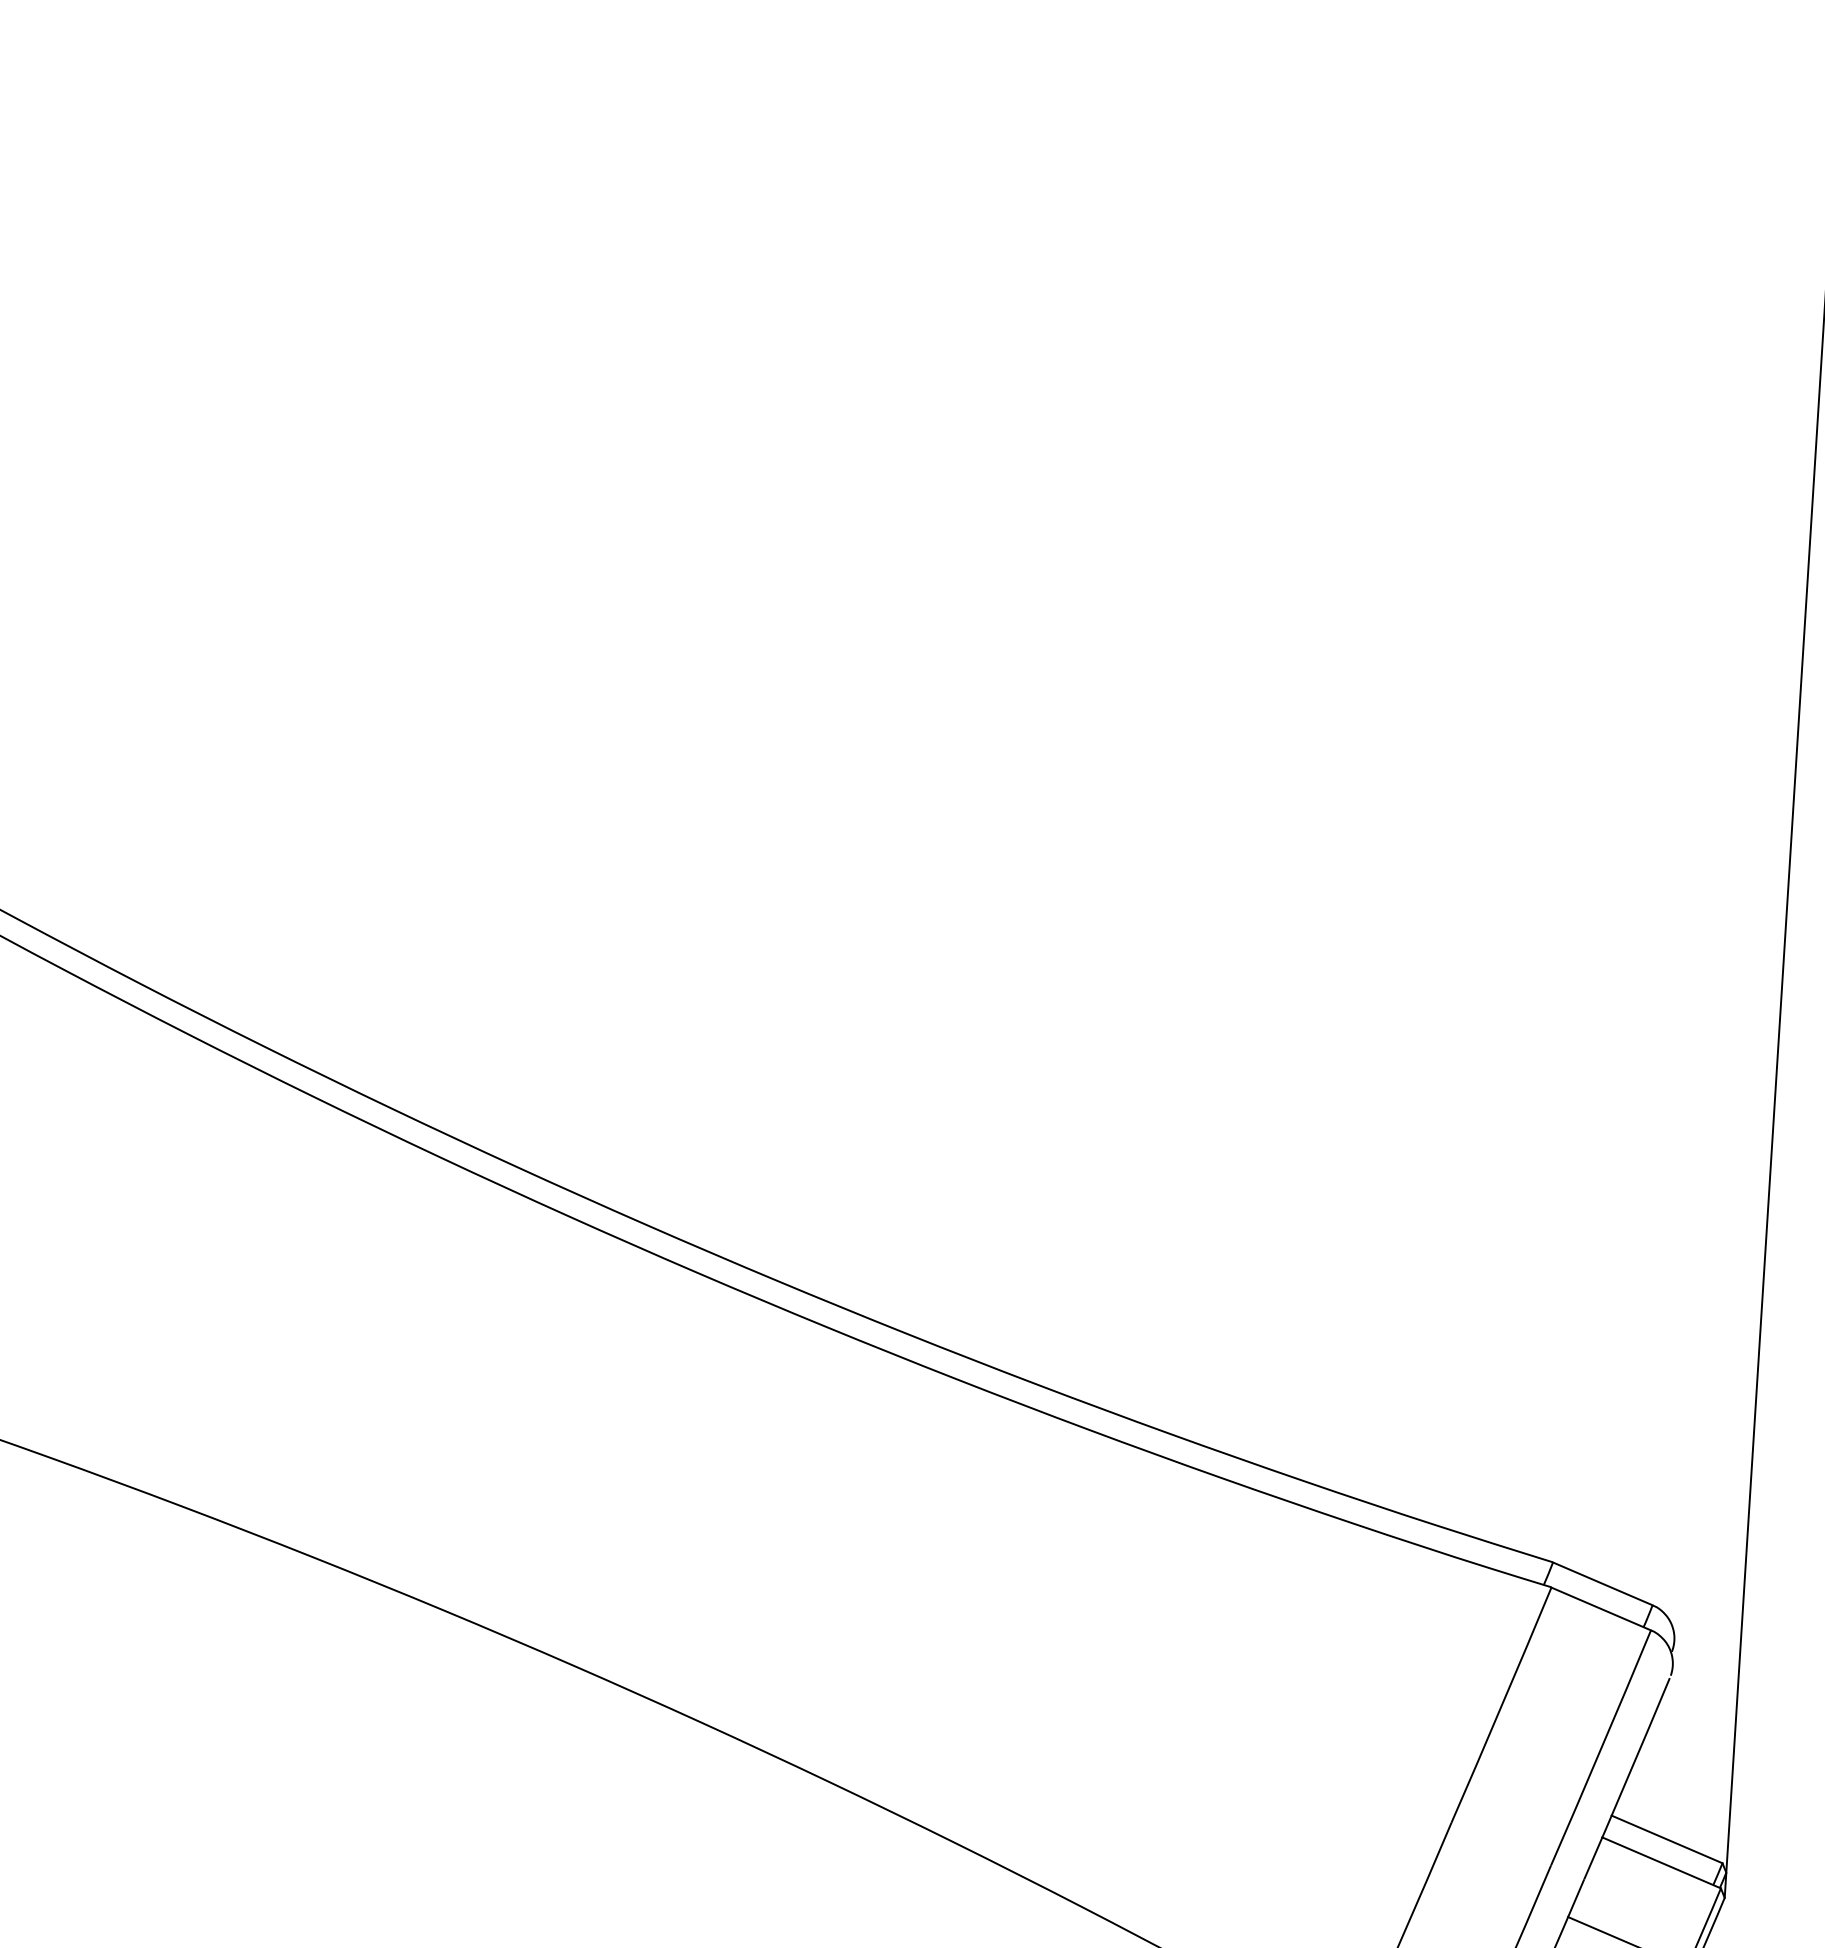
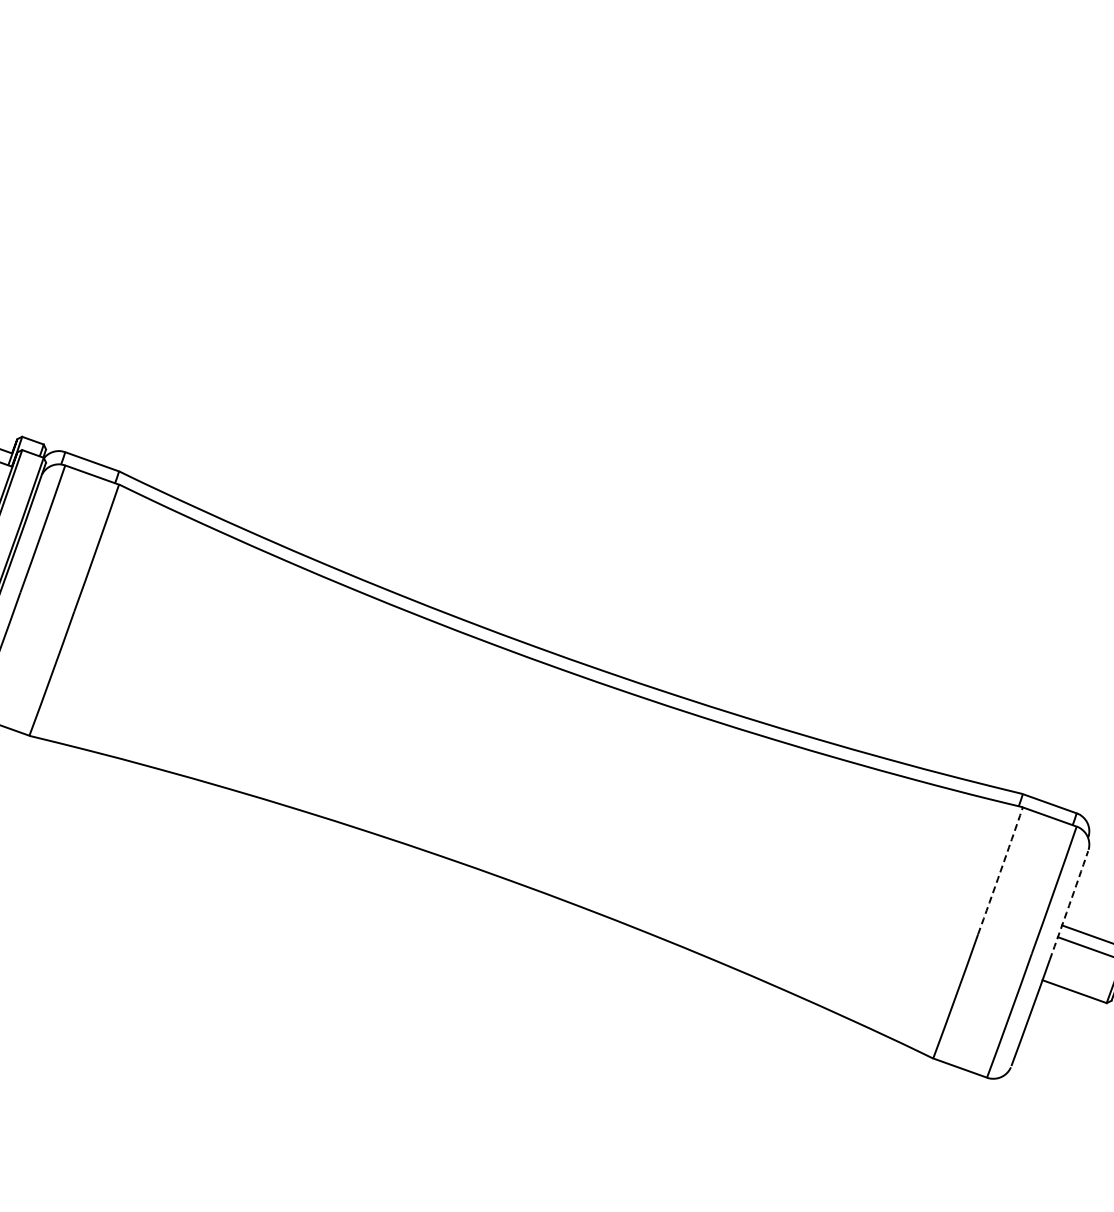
arc: (1501, 1706) -> (1000, 871), solid -> dashed
arc: (1627, 1778) -> (1069, 905), solid -> dashed

